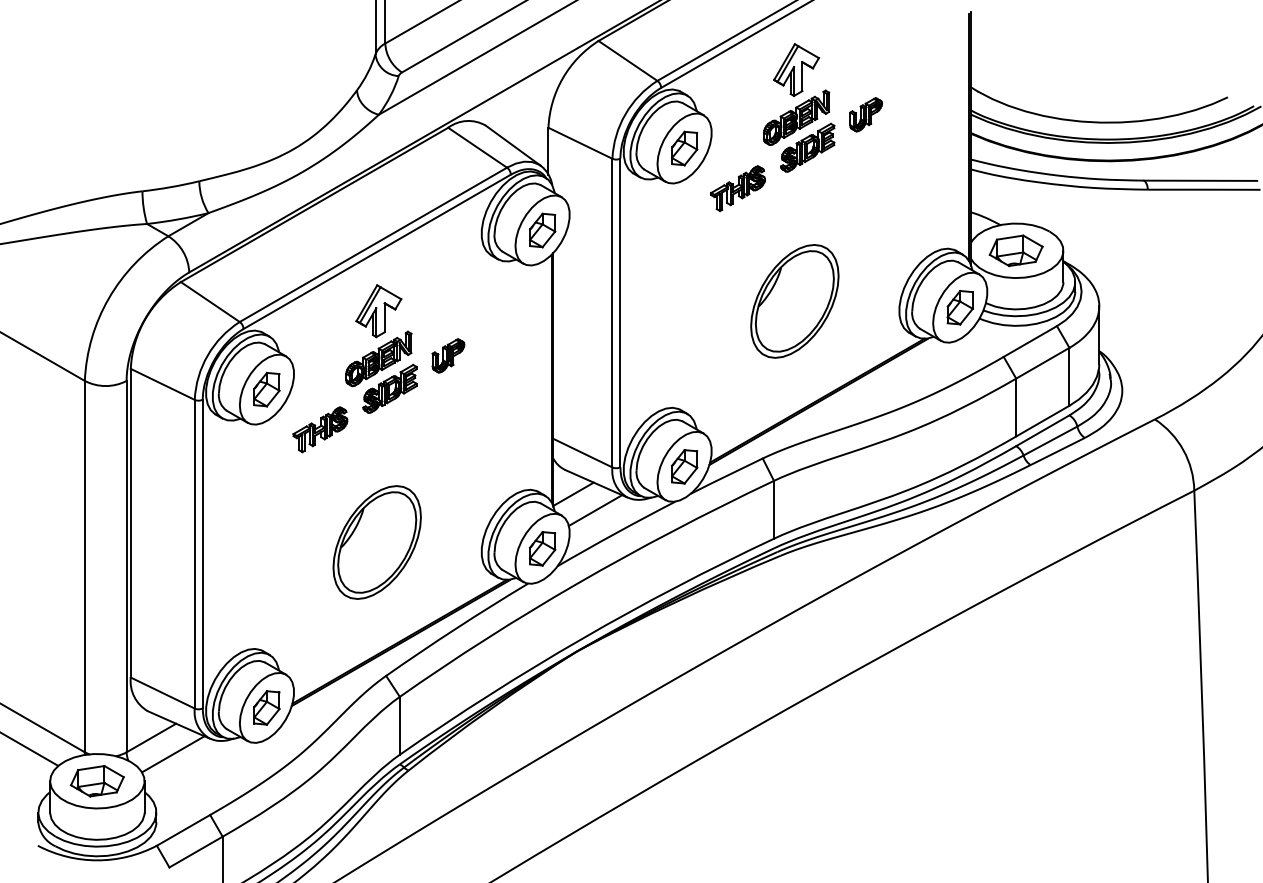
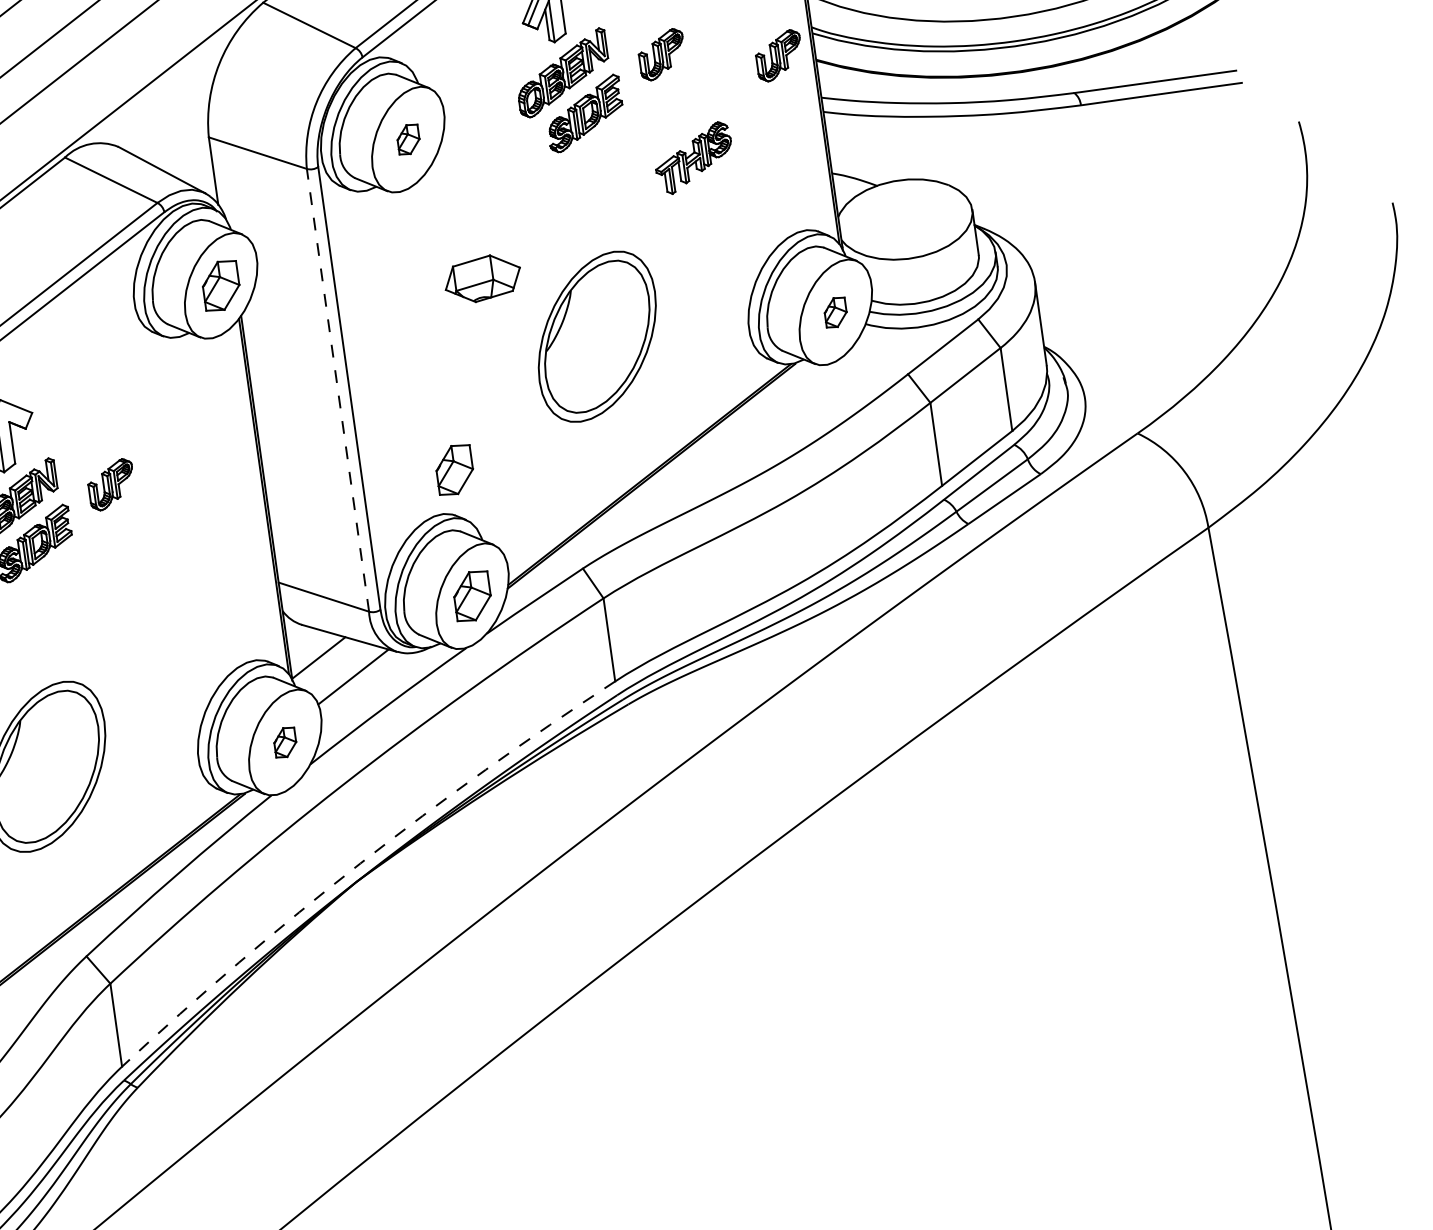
part: (945, 126) -> (778, 55), added
part: (684, 148) -> (408, 139), size x0.6
part: (737, 188) -> (693, 158), moved
part: (1015, 250) -> (481, 278), moved
part: (959, 307) -> (834, 312), size x0.6
line: (612, 312) -> (337, 389), solid -> dashed
part: (684, 378) -> (454, 469), added
part: (542, 548) -> (285, 742), size x0.6
arc: (582, 638) -> (360, 863), solid -> dashed

